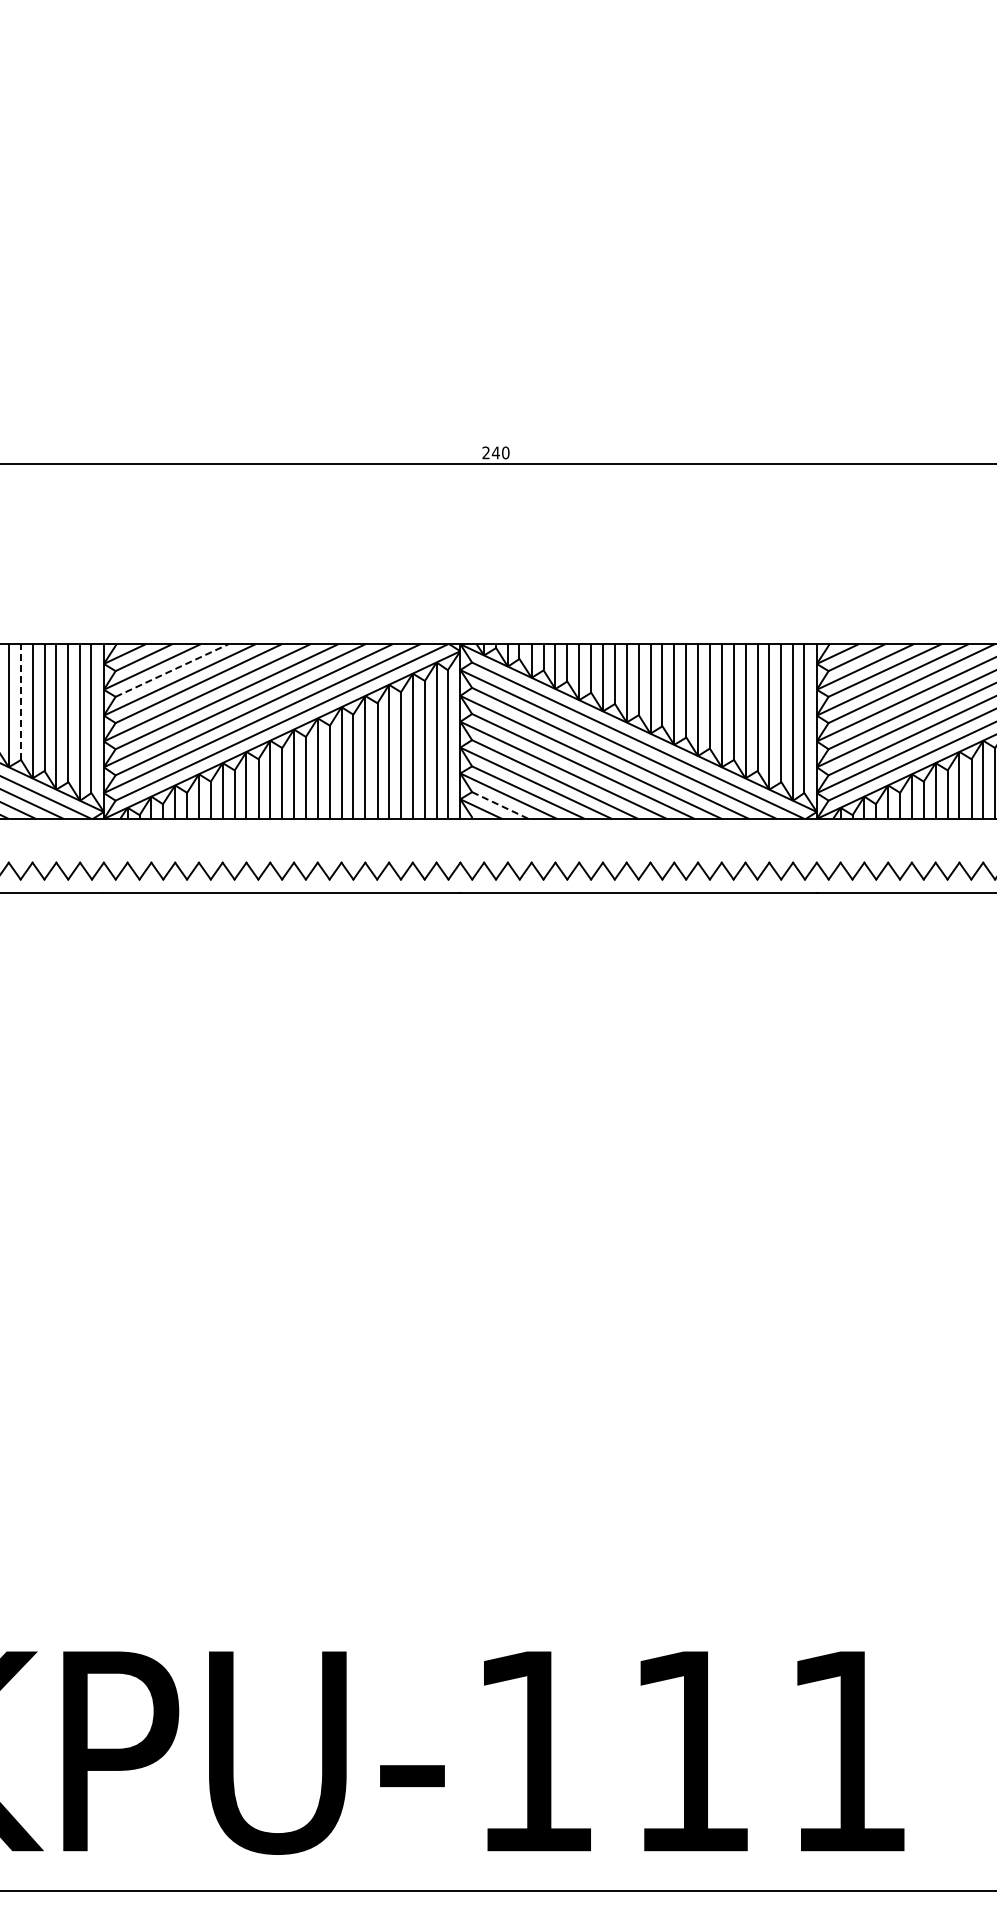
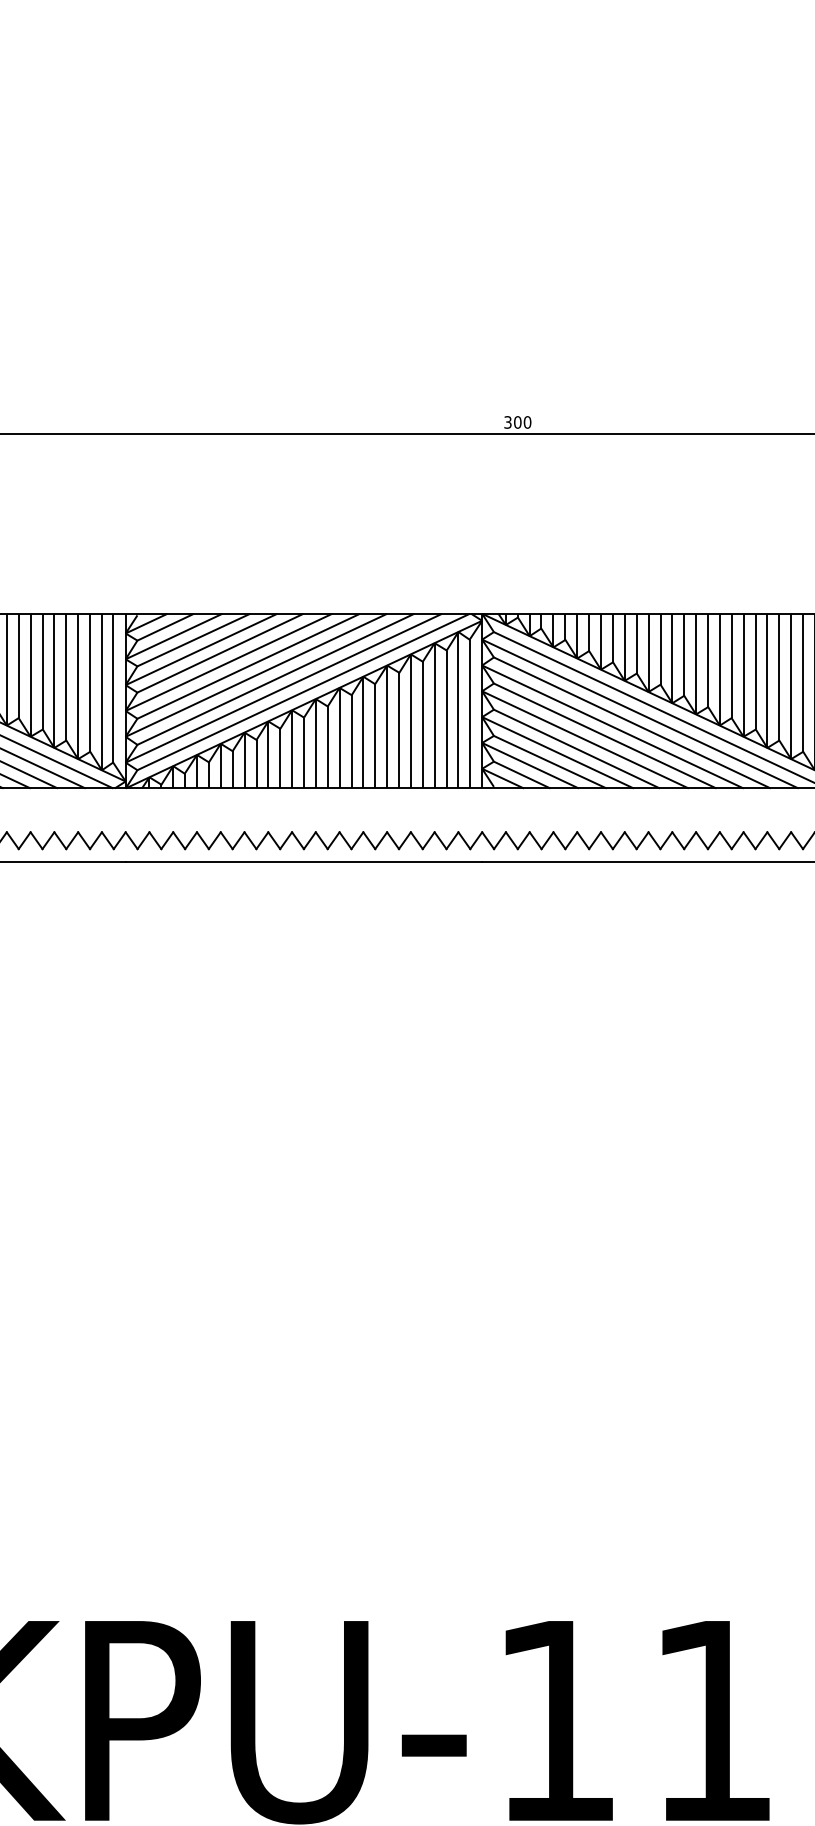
text: (490, 452) -> (512, 422), 240 -> 300
line: (172, 670) -> (194, 640), dashed -> solid
line: (21, 702) -> (43, 672), dashed -> solid
line: (500, 805) -> (522, 775), dashed -> solid

